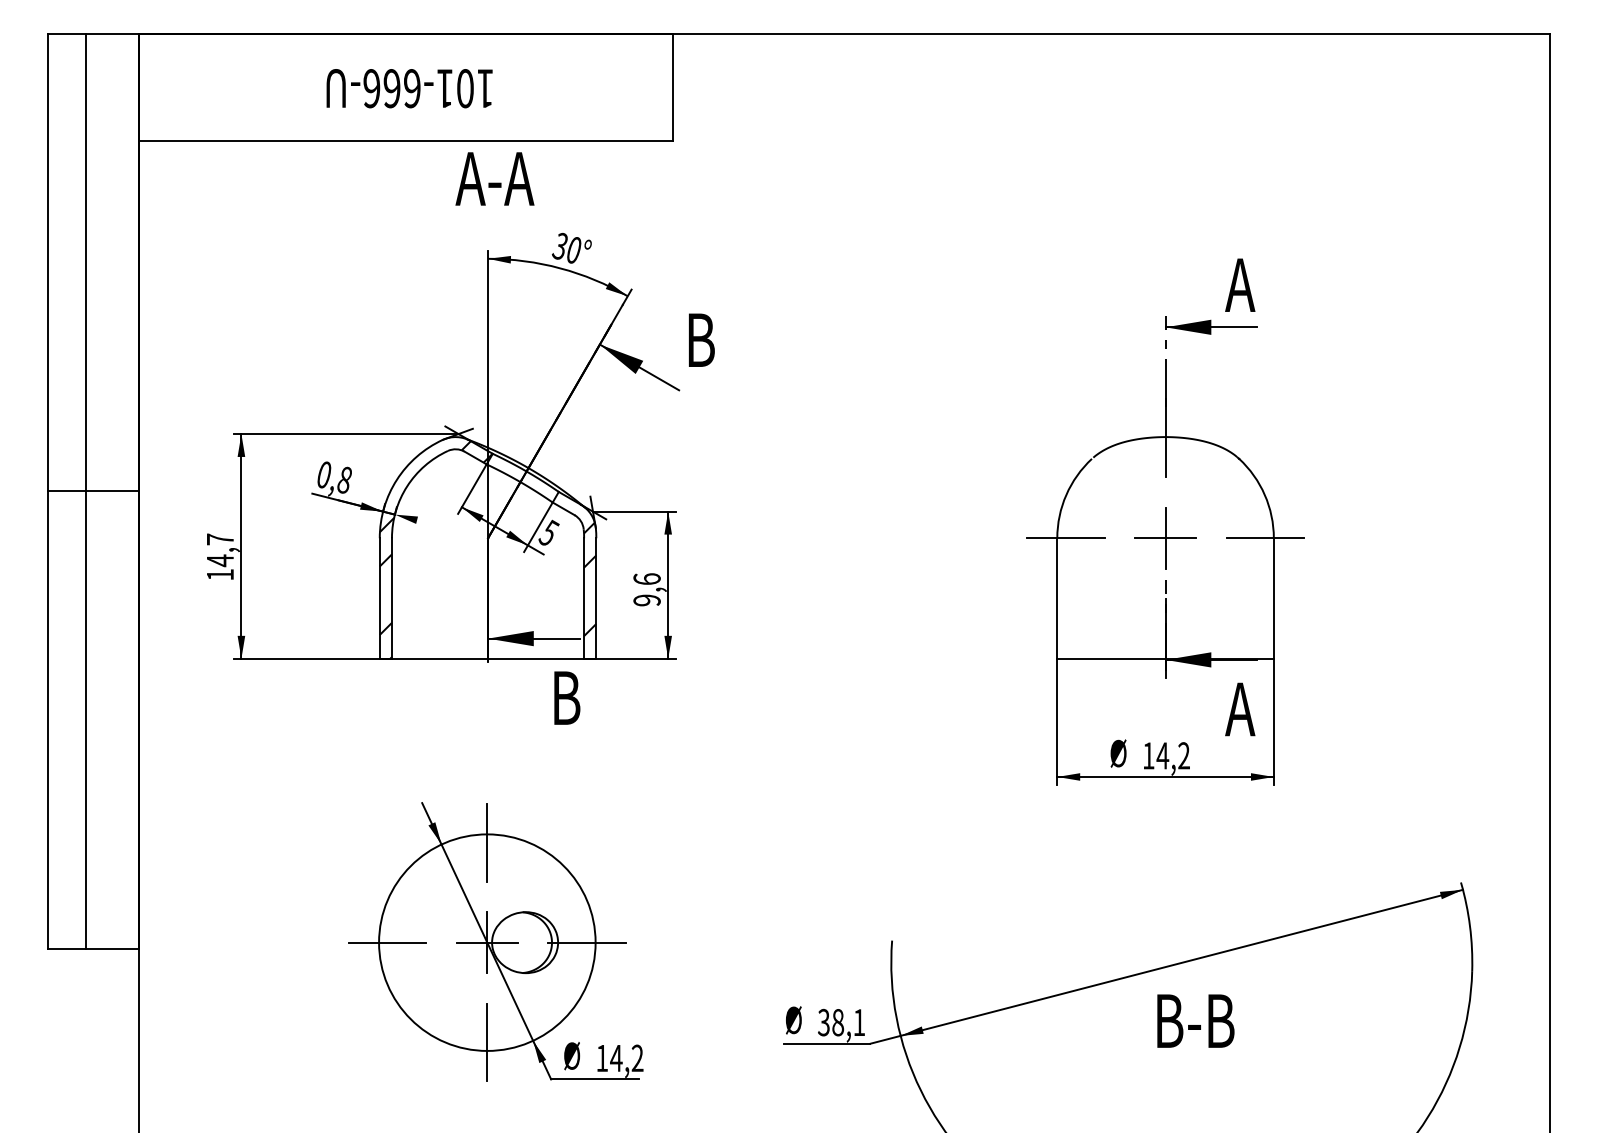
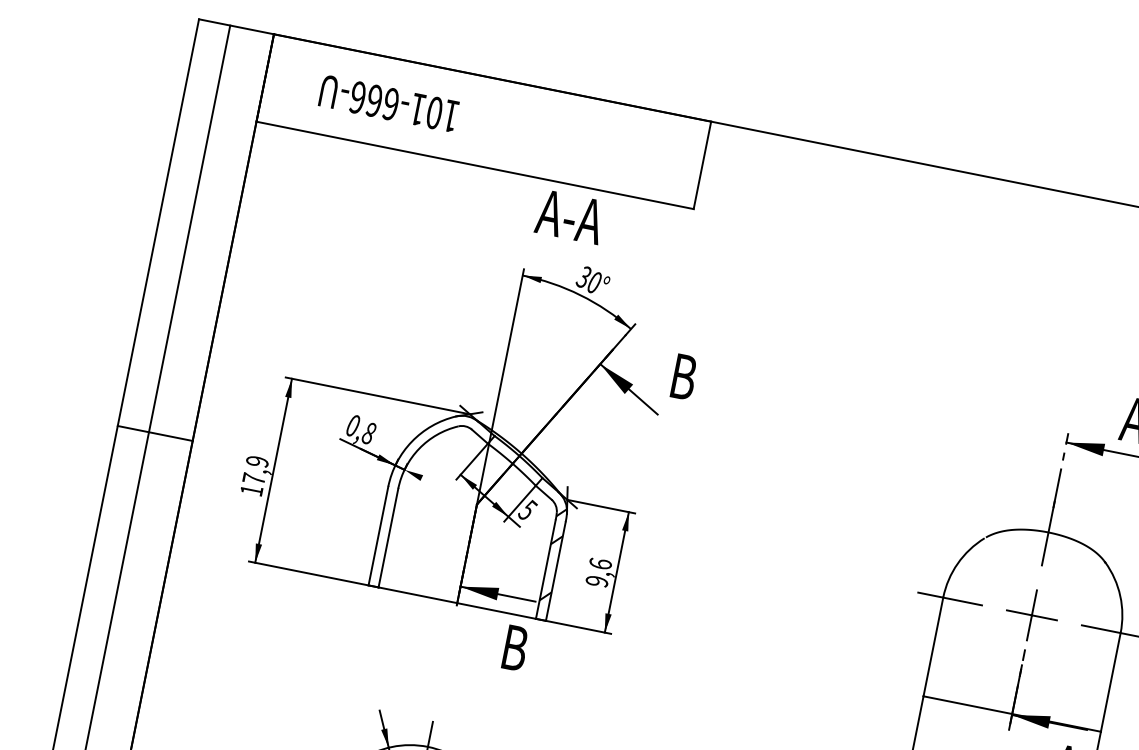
text: (409, 88) -> (388, 103), moved
text: (494, 178) -> (569, 216), moved
line: (93, 491) -> (155, 433), moved
hatch: (435, 549) -> (432, 505), removed
text: (220, 550) -> (255, 470), 14,7 -> 17,9

